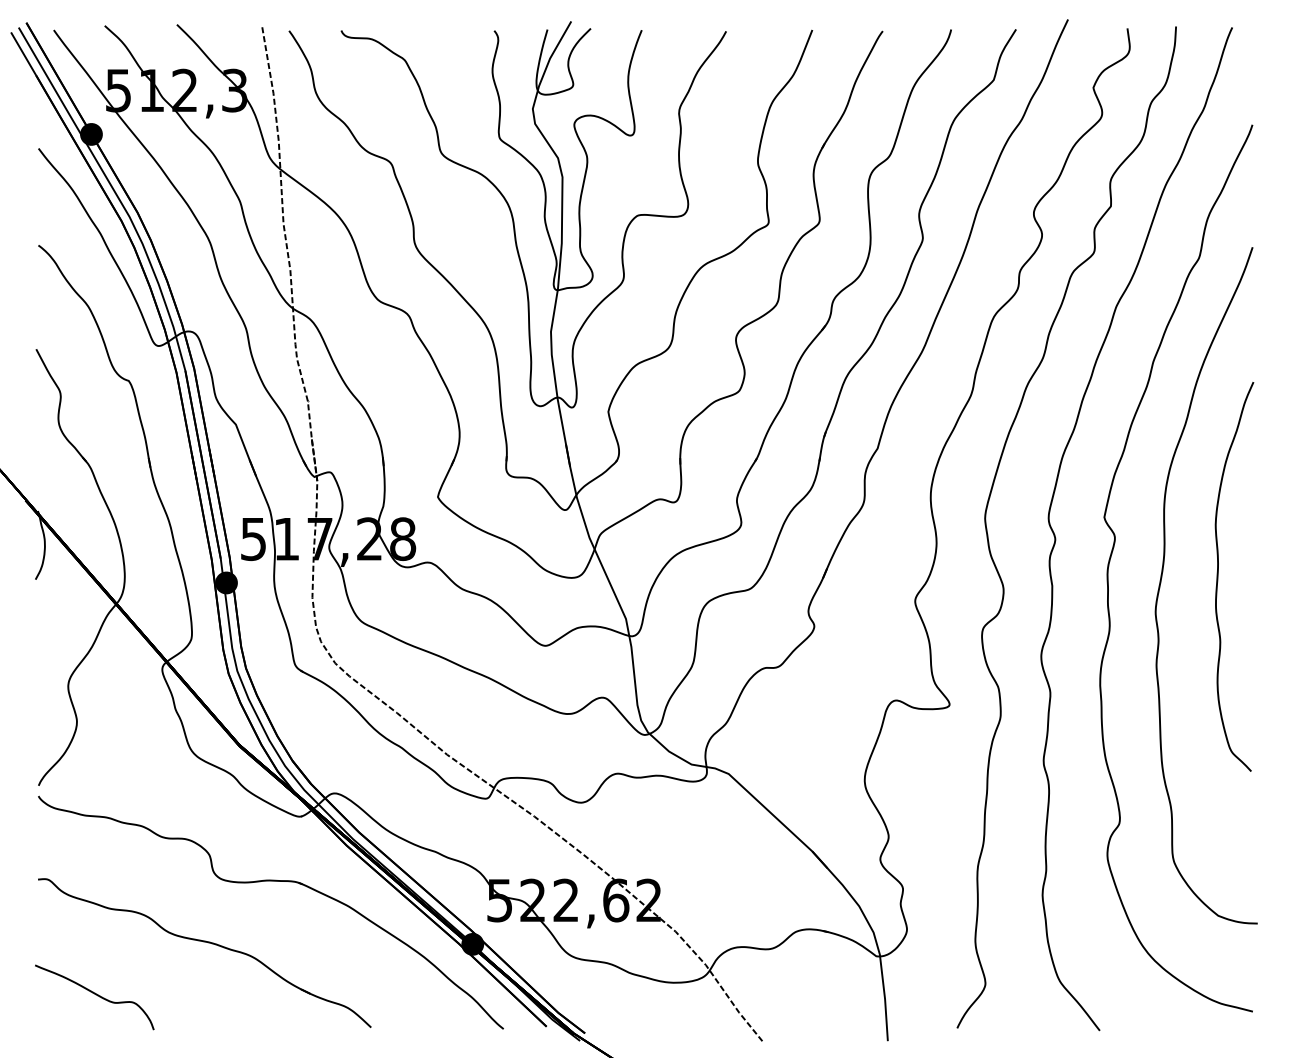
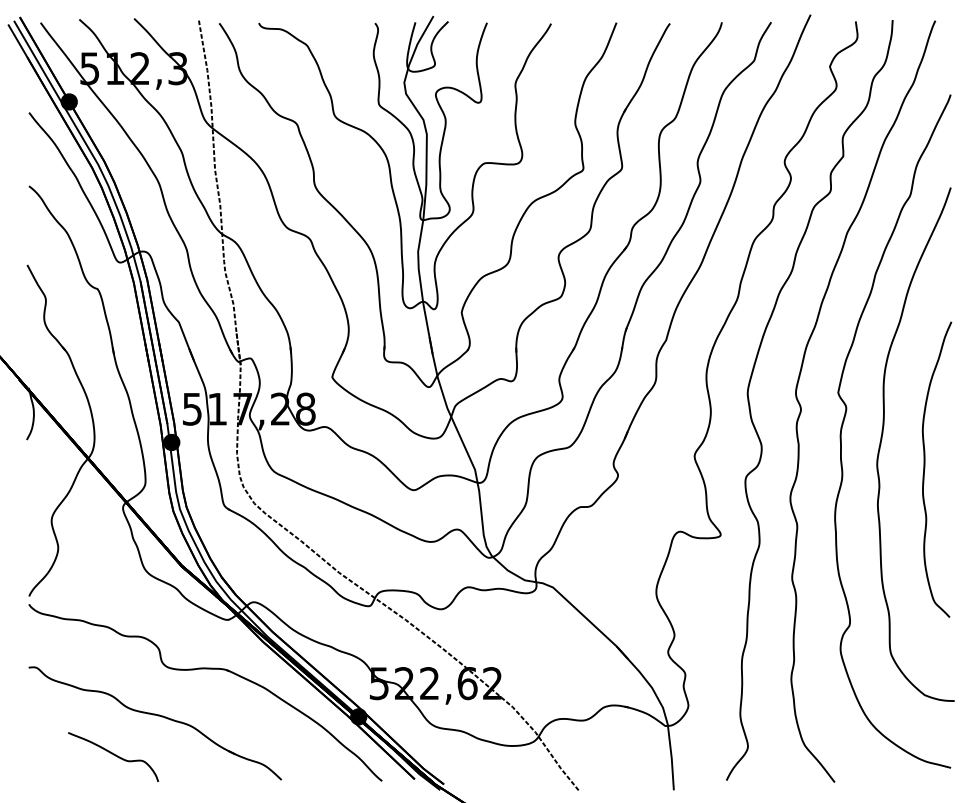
curve: (1218, 576) -> (924, 469), moved
curve: (96, 995) -> (114, 755), moved

